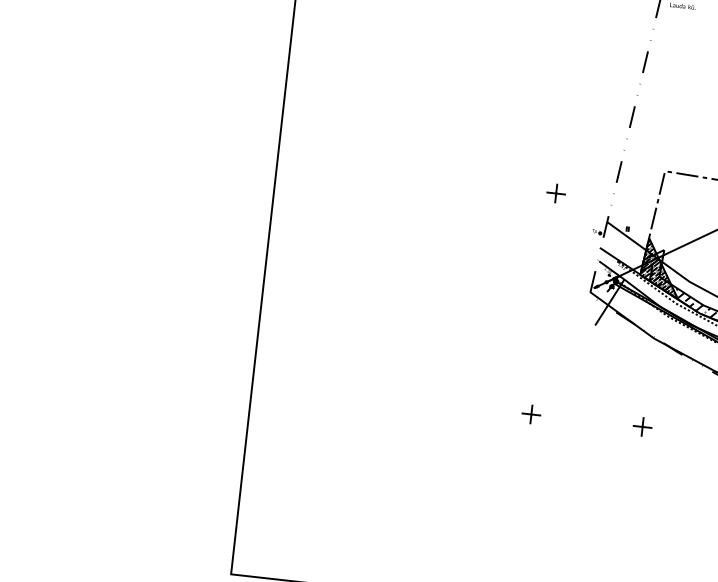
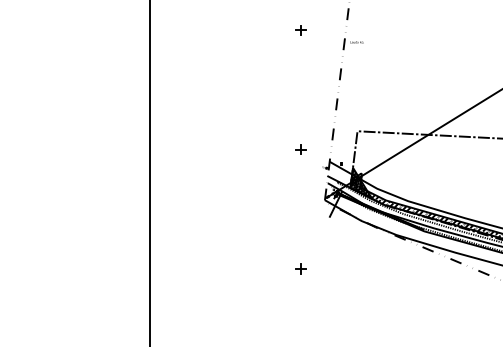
part: (642, 426) -> (360, 268), removed

